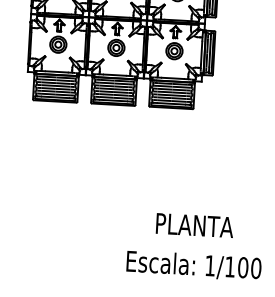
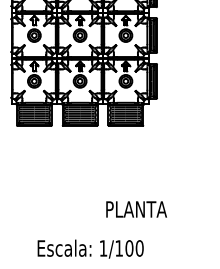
text: (194, 225) -> (136, 209), moved
text: (193, 264) -> (90, 248), moved

